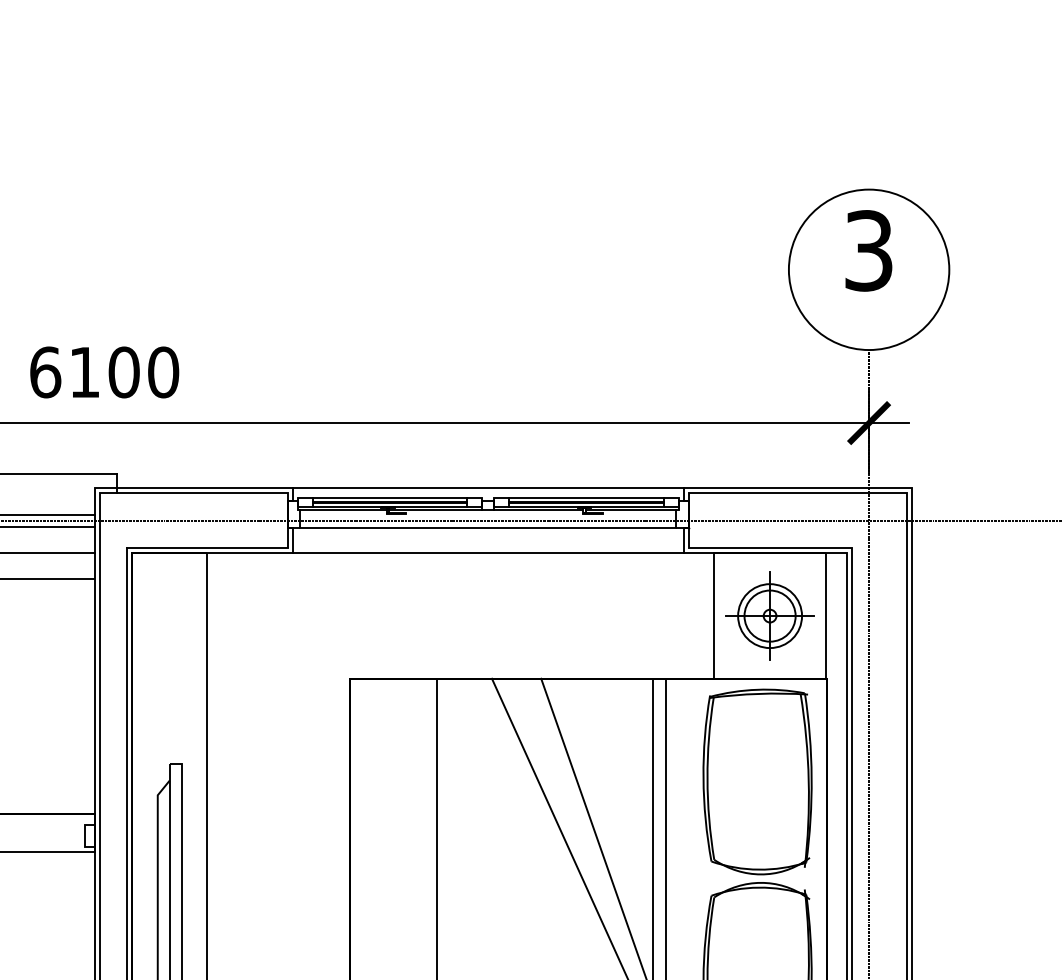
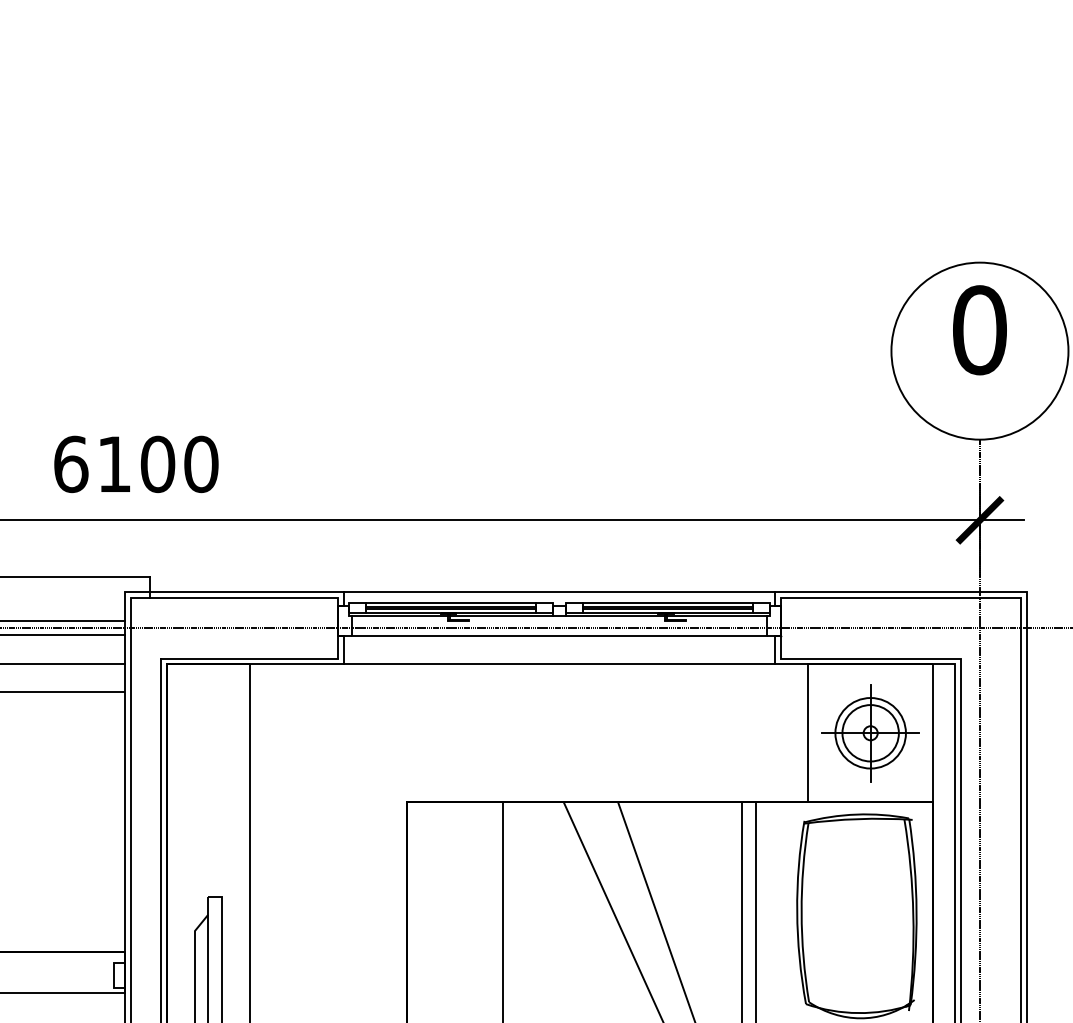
text: (868, 250) -> (979, 329), 3 -> 0

